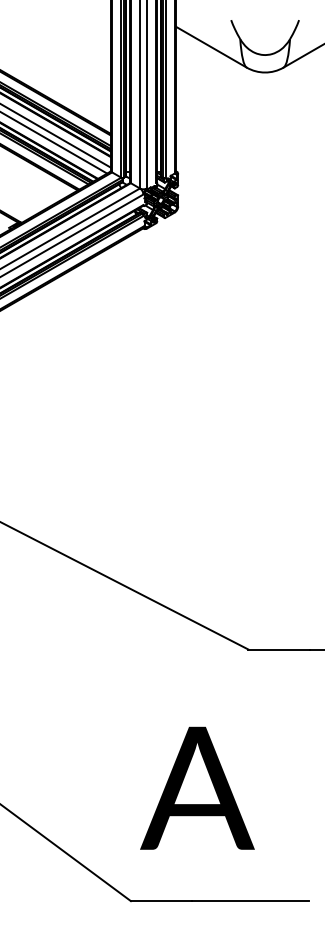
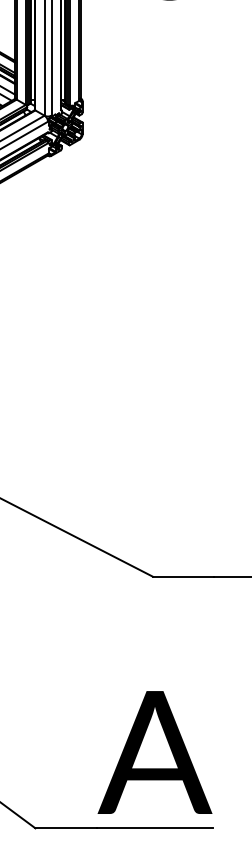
text: (197, 787) -> (155, 751), moved

